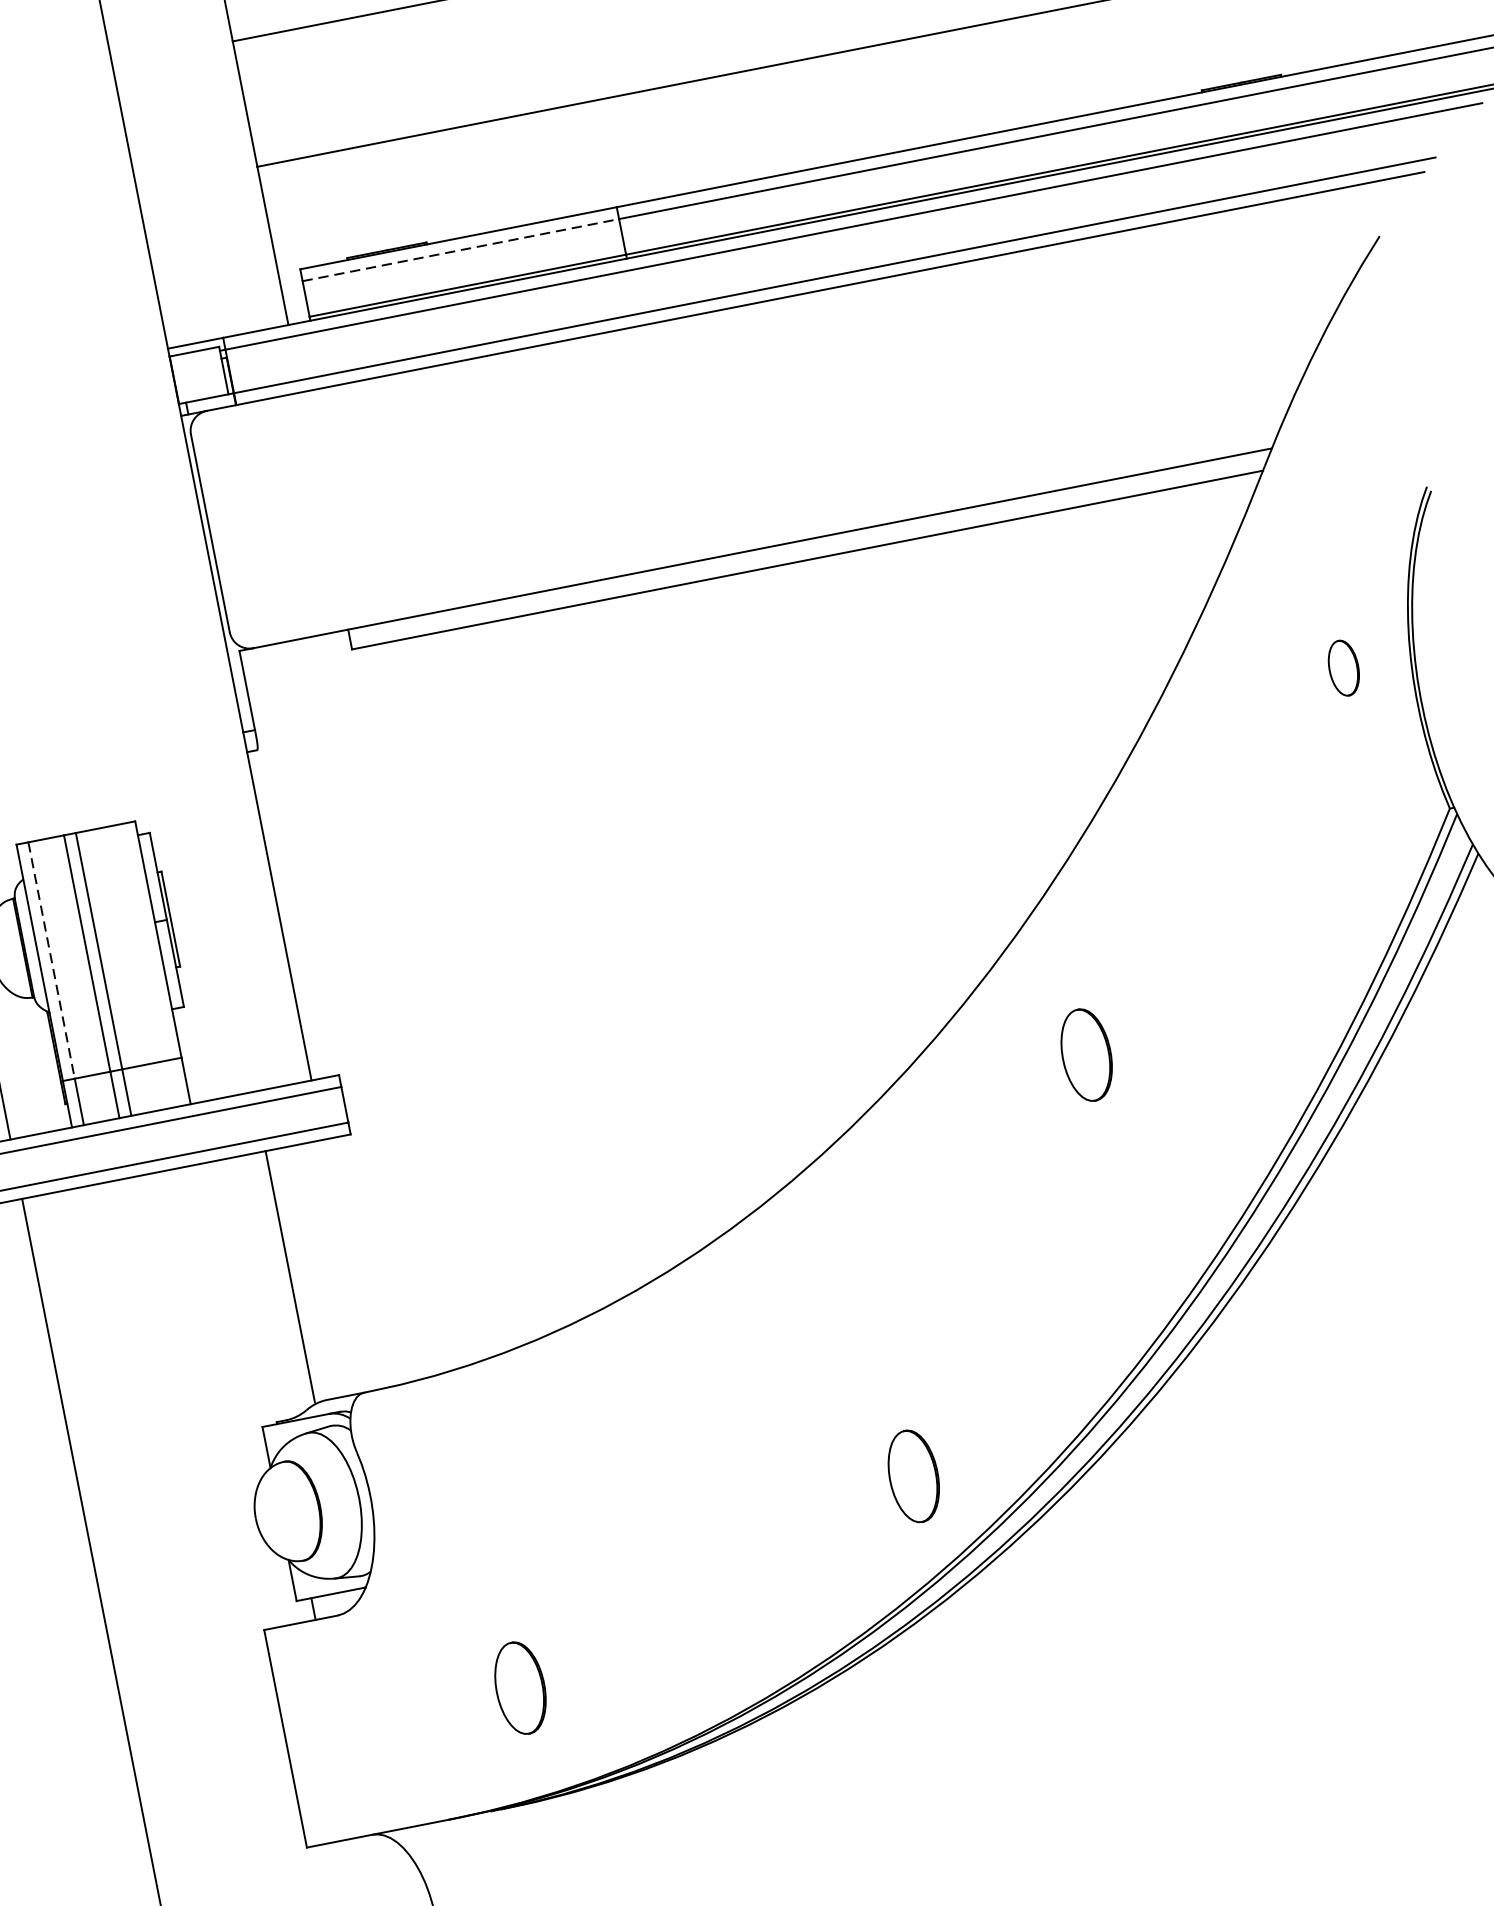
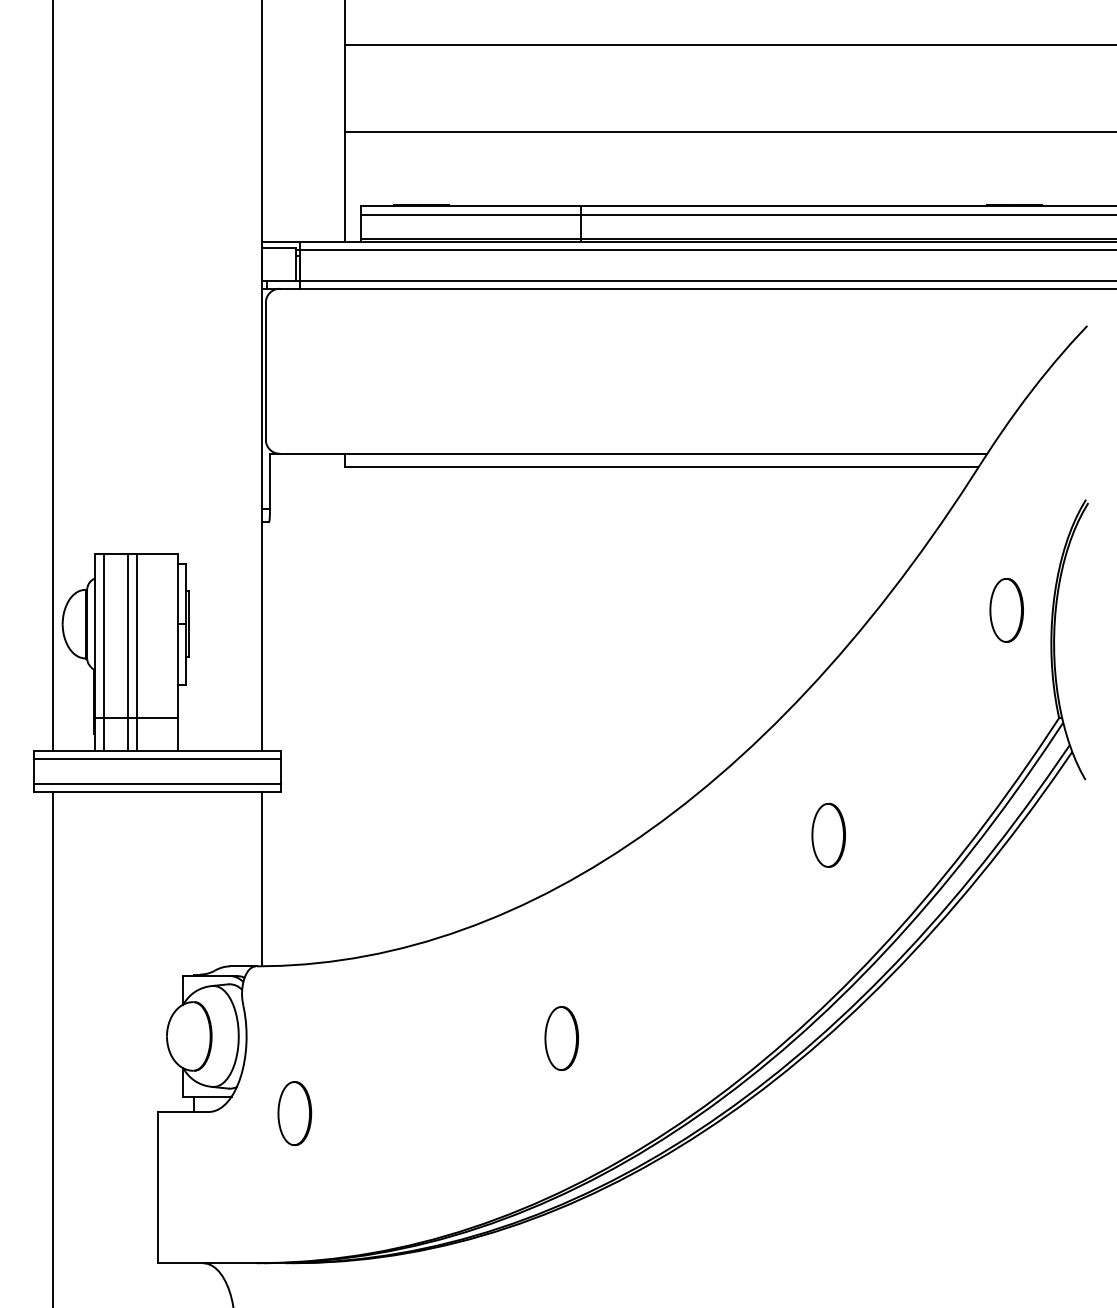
line: (460, 250) -> (470, 214), dashed -> solid
part: (1343, 667) -> (1006, 609), size x1.67
line: (51, 960) -> (103, 636), dashed -> solid
part: (1086, 1053) -> (828, 834), moved
line: (289, 1275) -> (261, 878), moved
part: (913, 1476) -> (561, 1038), moved
part: (520, 1688) -> (294, 1113), moved

